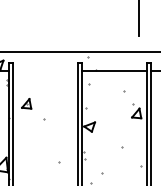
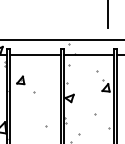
line: (45, 70) -> (35, 54), added

